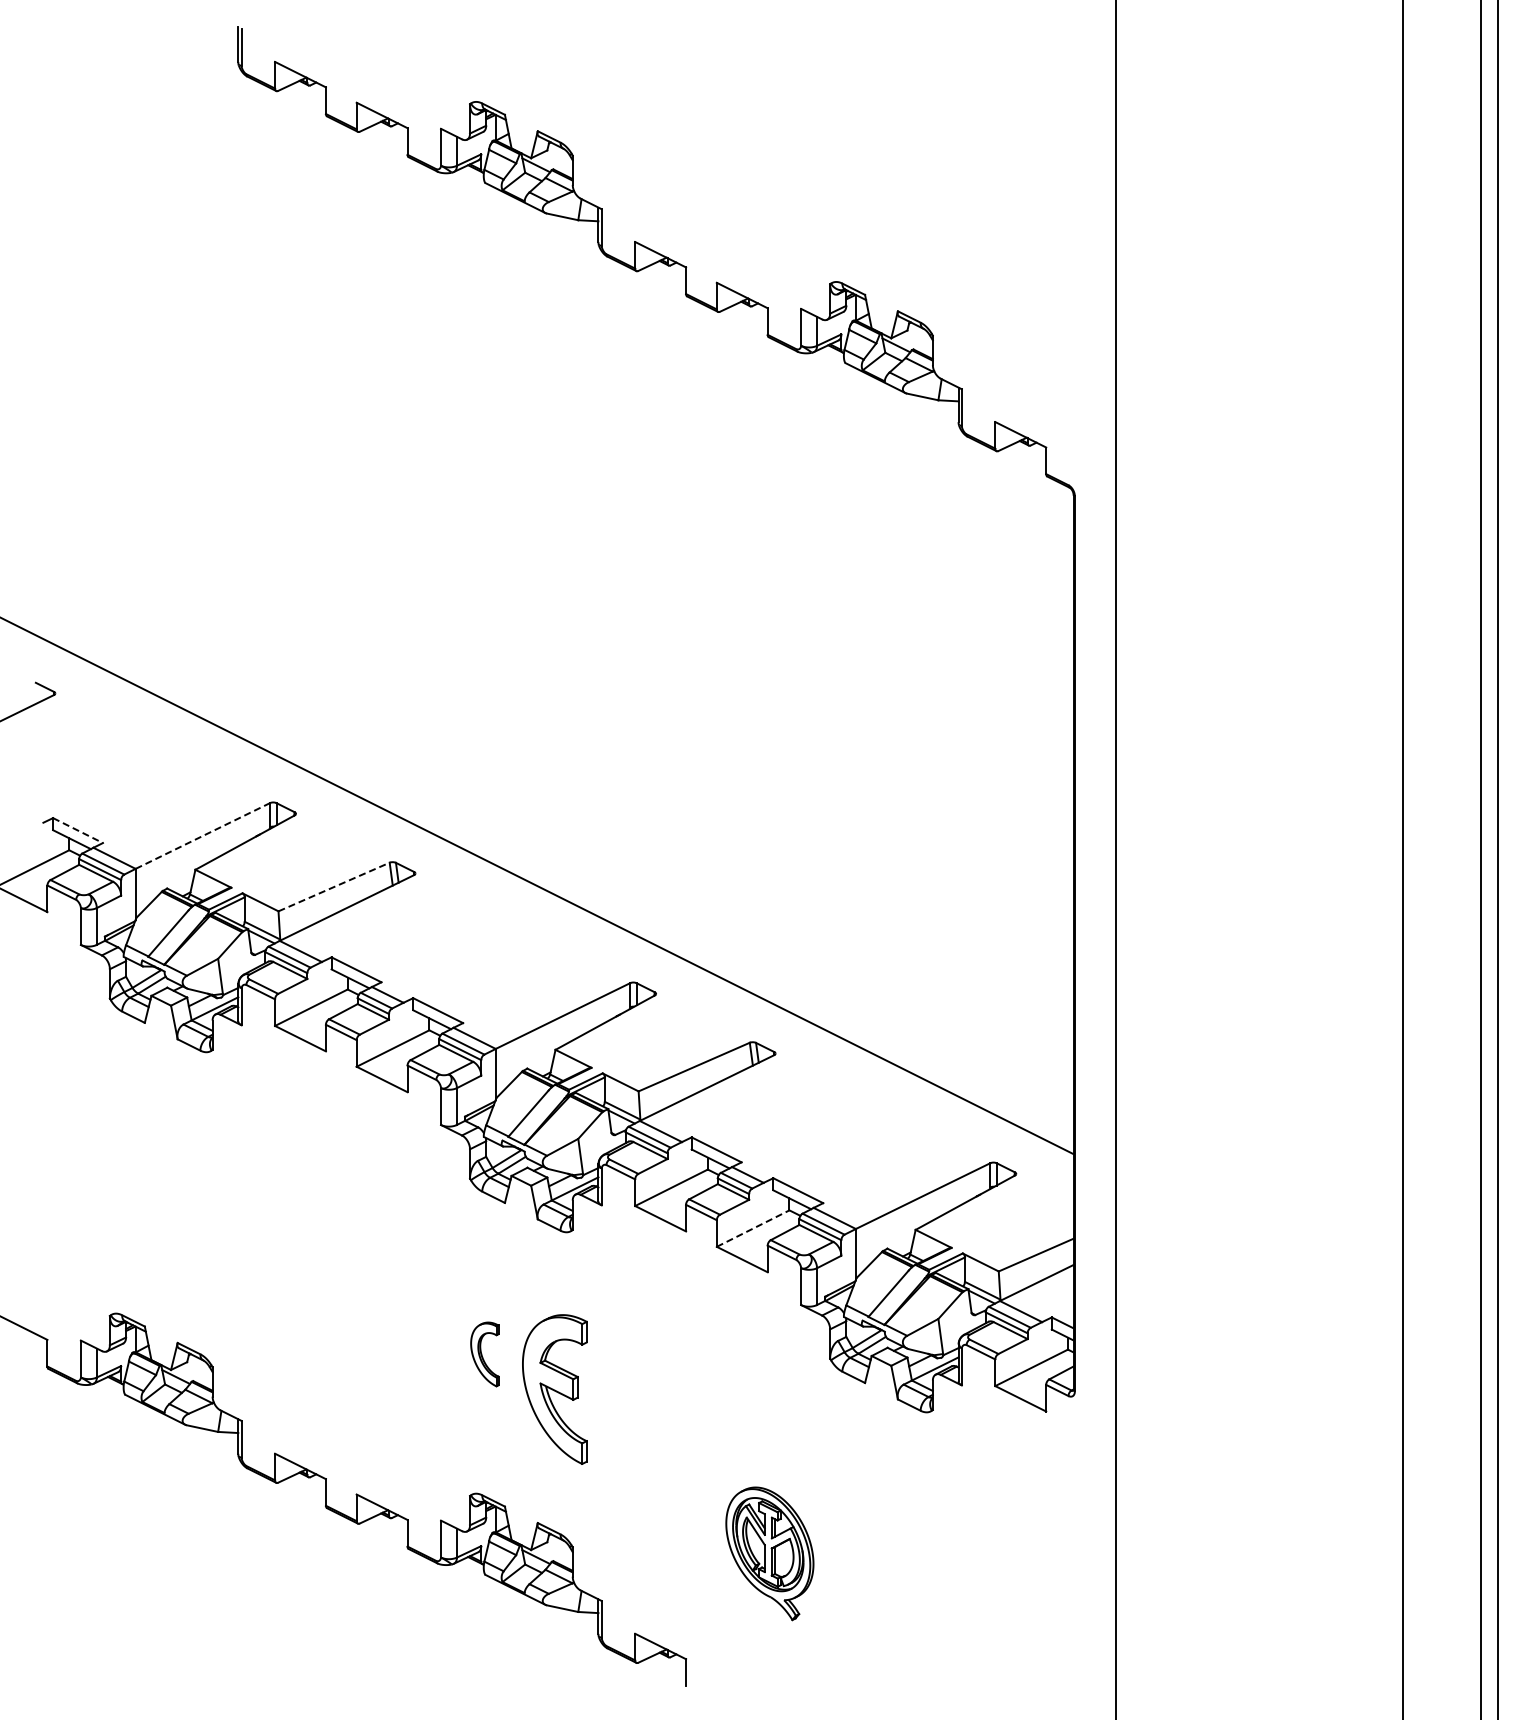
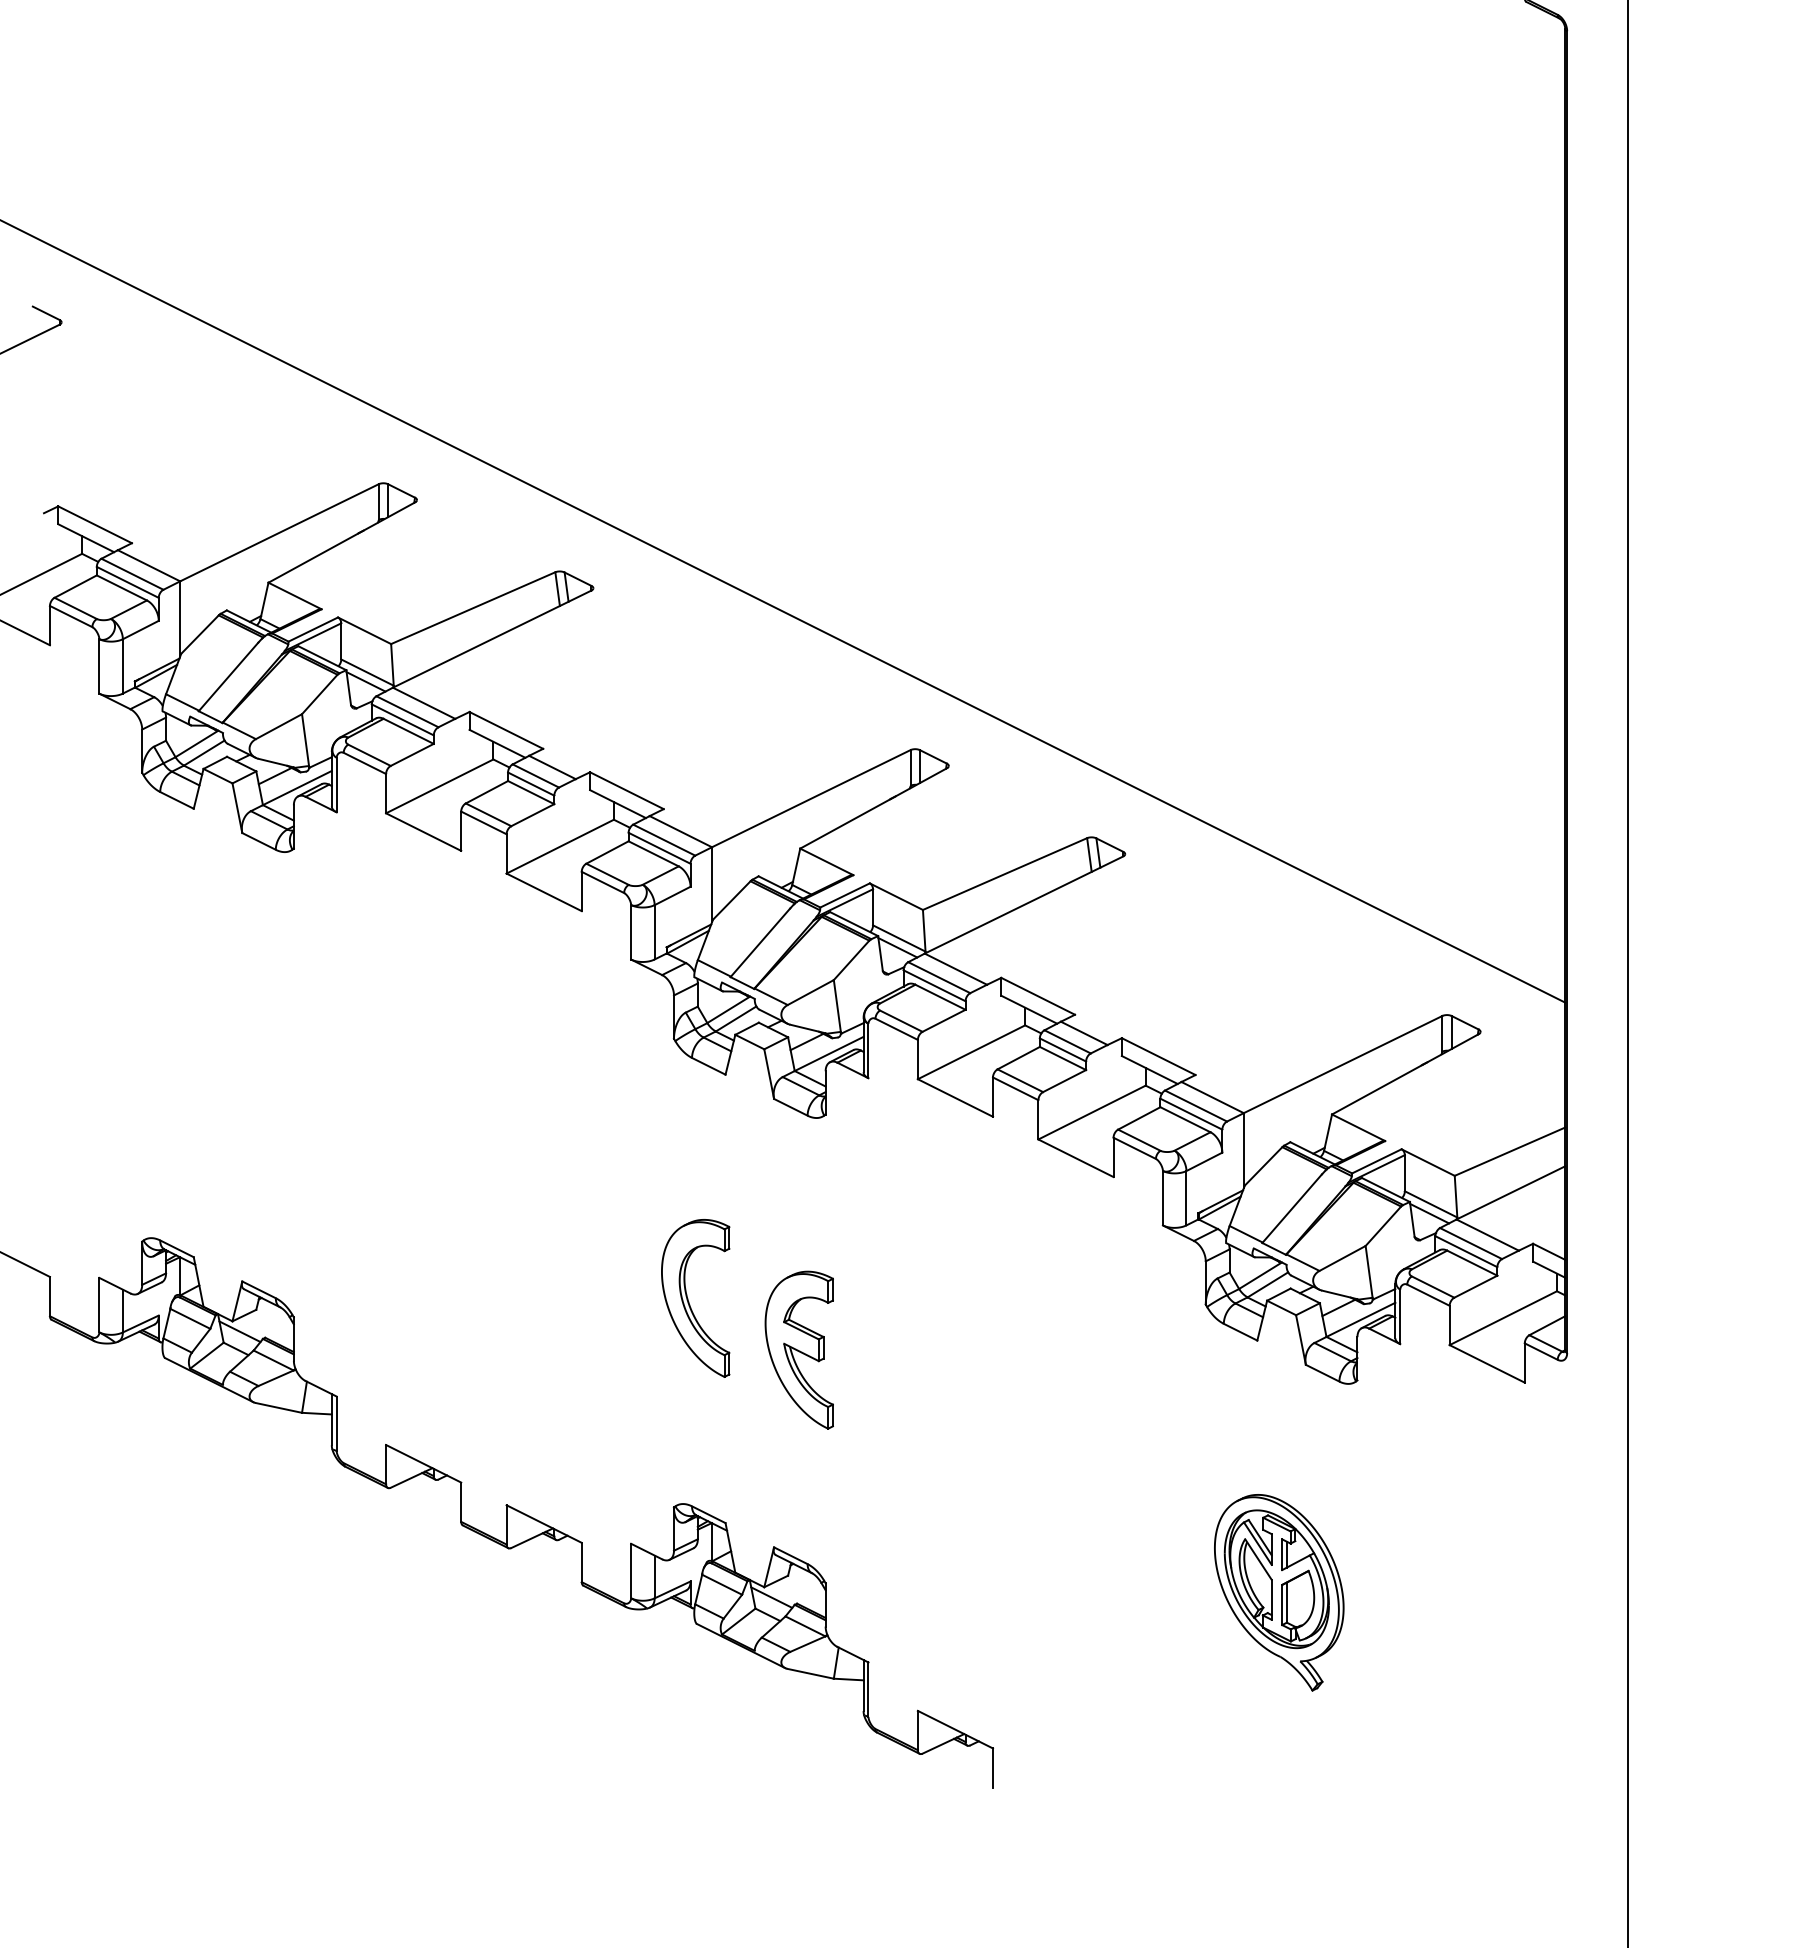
line: (78, 830) -> (95, 524), dashed -> solid
line: (202, 835) -> (278, 532), dashed -> solid
line: (334, 887) -> (473, 608), dashed -> solid
line: (753, 1228) -> (1092, 1112), dashed -> solid
part: (484, 1354) -> (695, 1298), size x1.67
part: (554, 1389) -> (798, 1350), size x0.71
part: (769, 1553) -> (1278, 1592), moved

